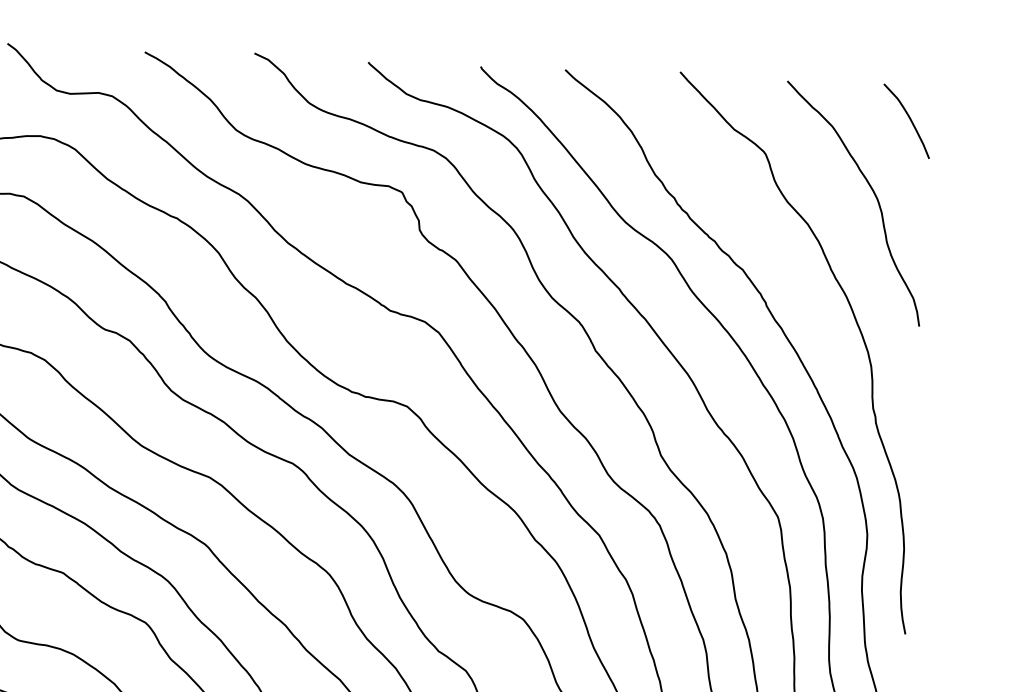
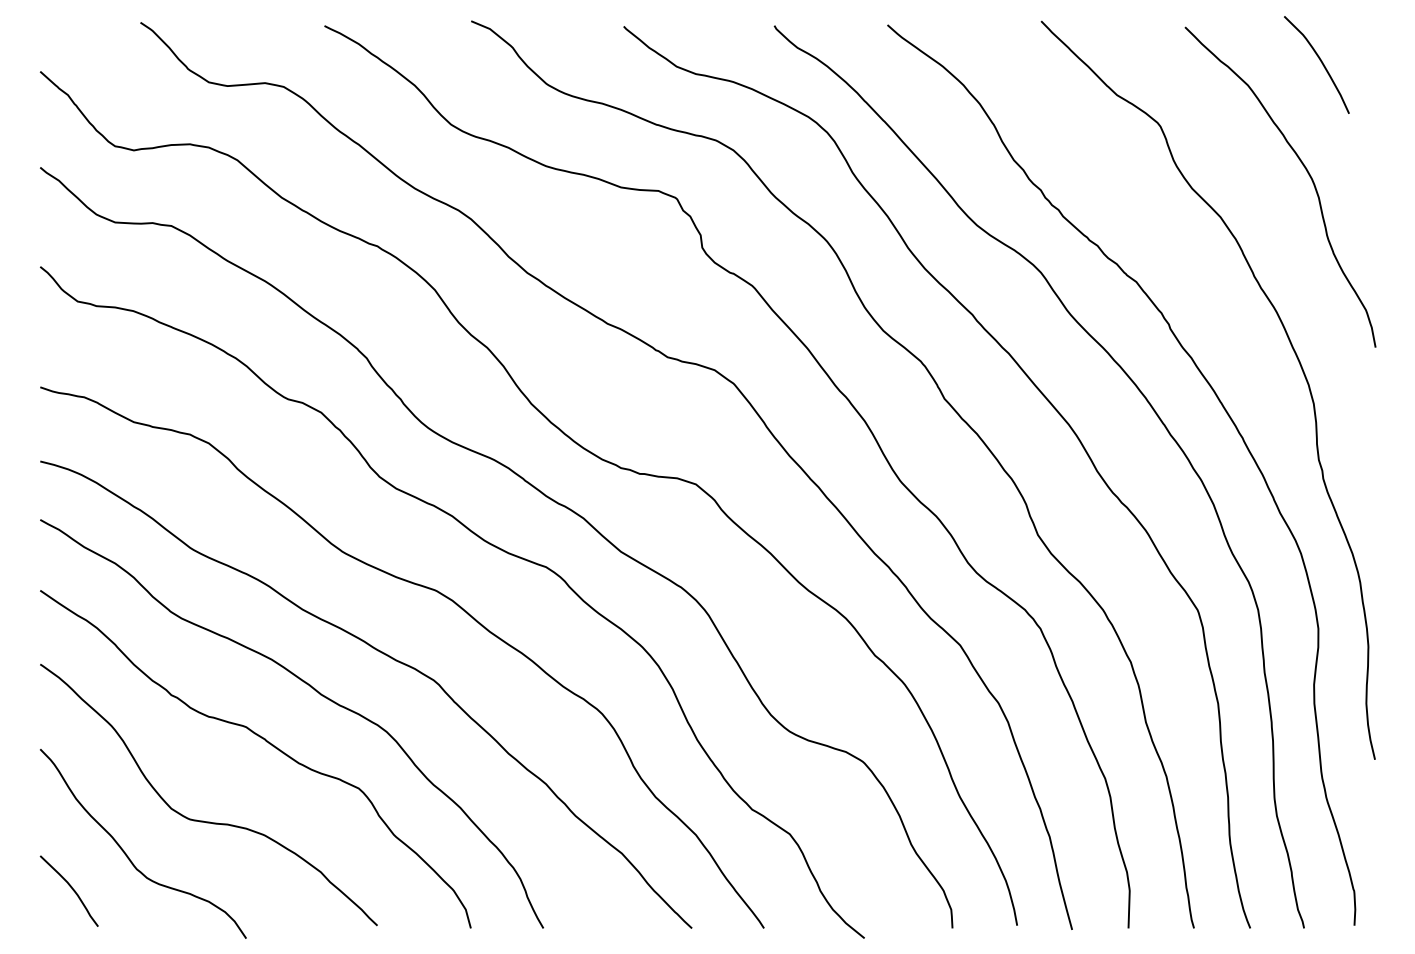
curve: (908, 118) -> (1319, 60), moved

